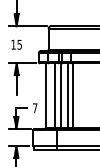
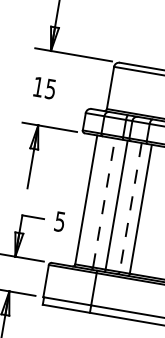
line: (54, 95) -> (103, 202), solid -> dashed
line: (68, 95) -> (131, 207), solid -> dashed
text: (34, 108) -> (58, 222), 7 -> 5

